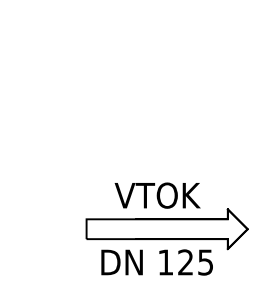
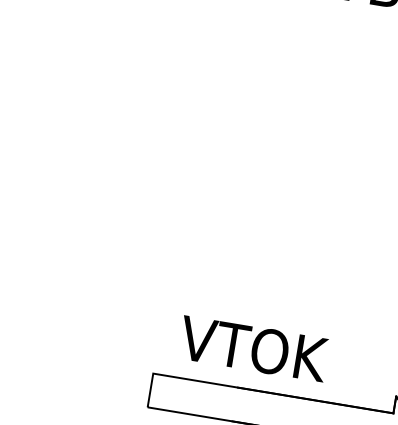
text: (157, 195) -> (253, 348), moved

